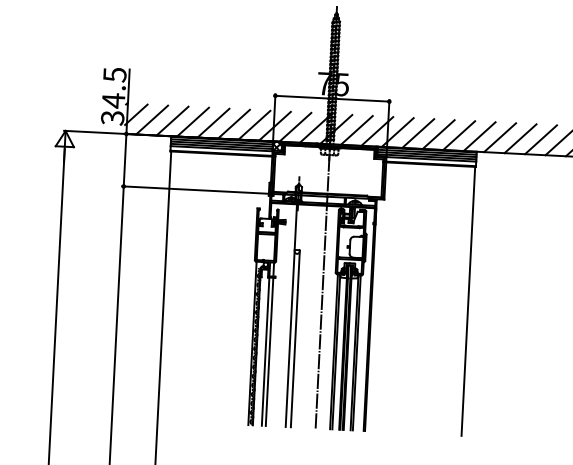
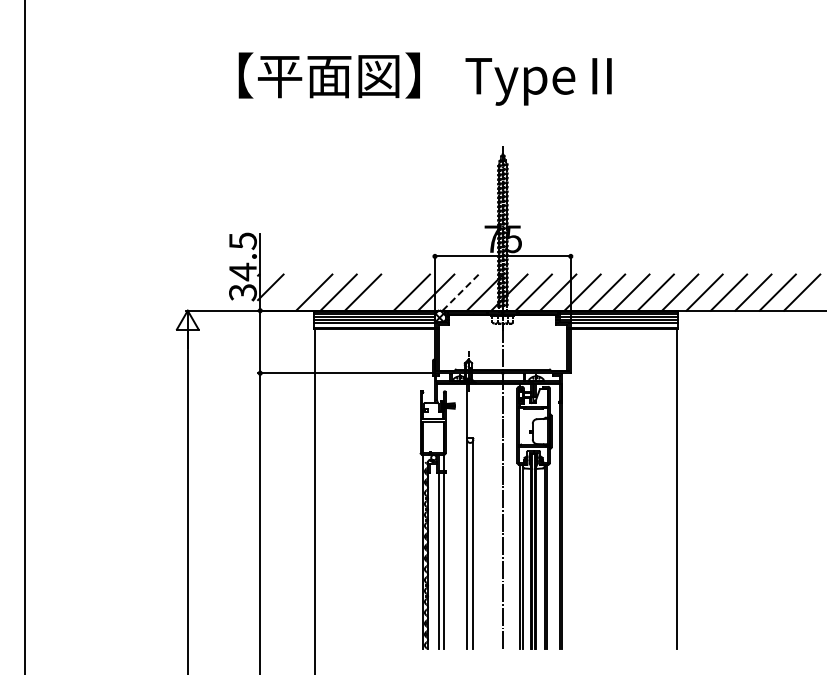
line: (151, 119) -> (289, 292), removed
line: (233, 124) -> (387, 292), removed
line: (295, 127) -> (460, 292), solid -> dashed

